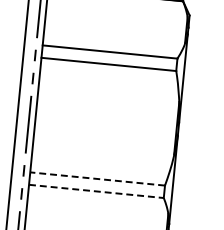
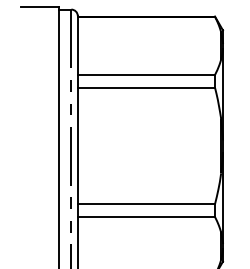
line: (97, 179) -> (146, 204), dashed -> solid
line: (96, 190) -> (146, 216), dashed -> solid

